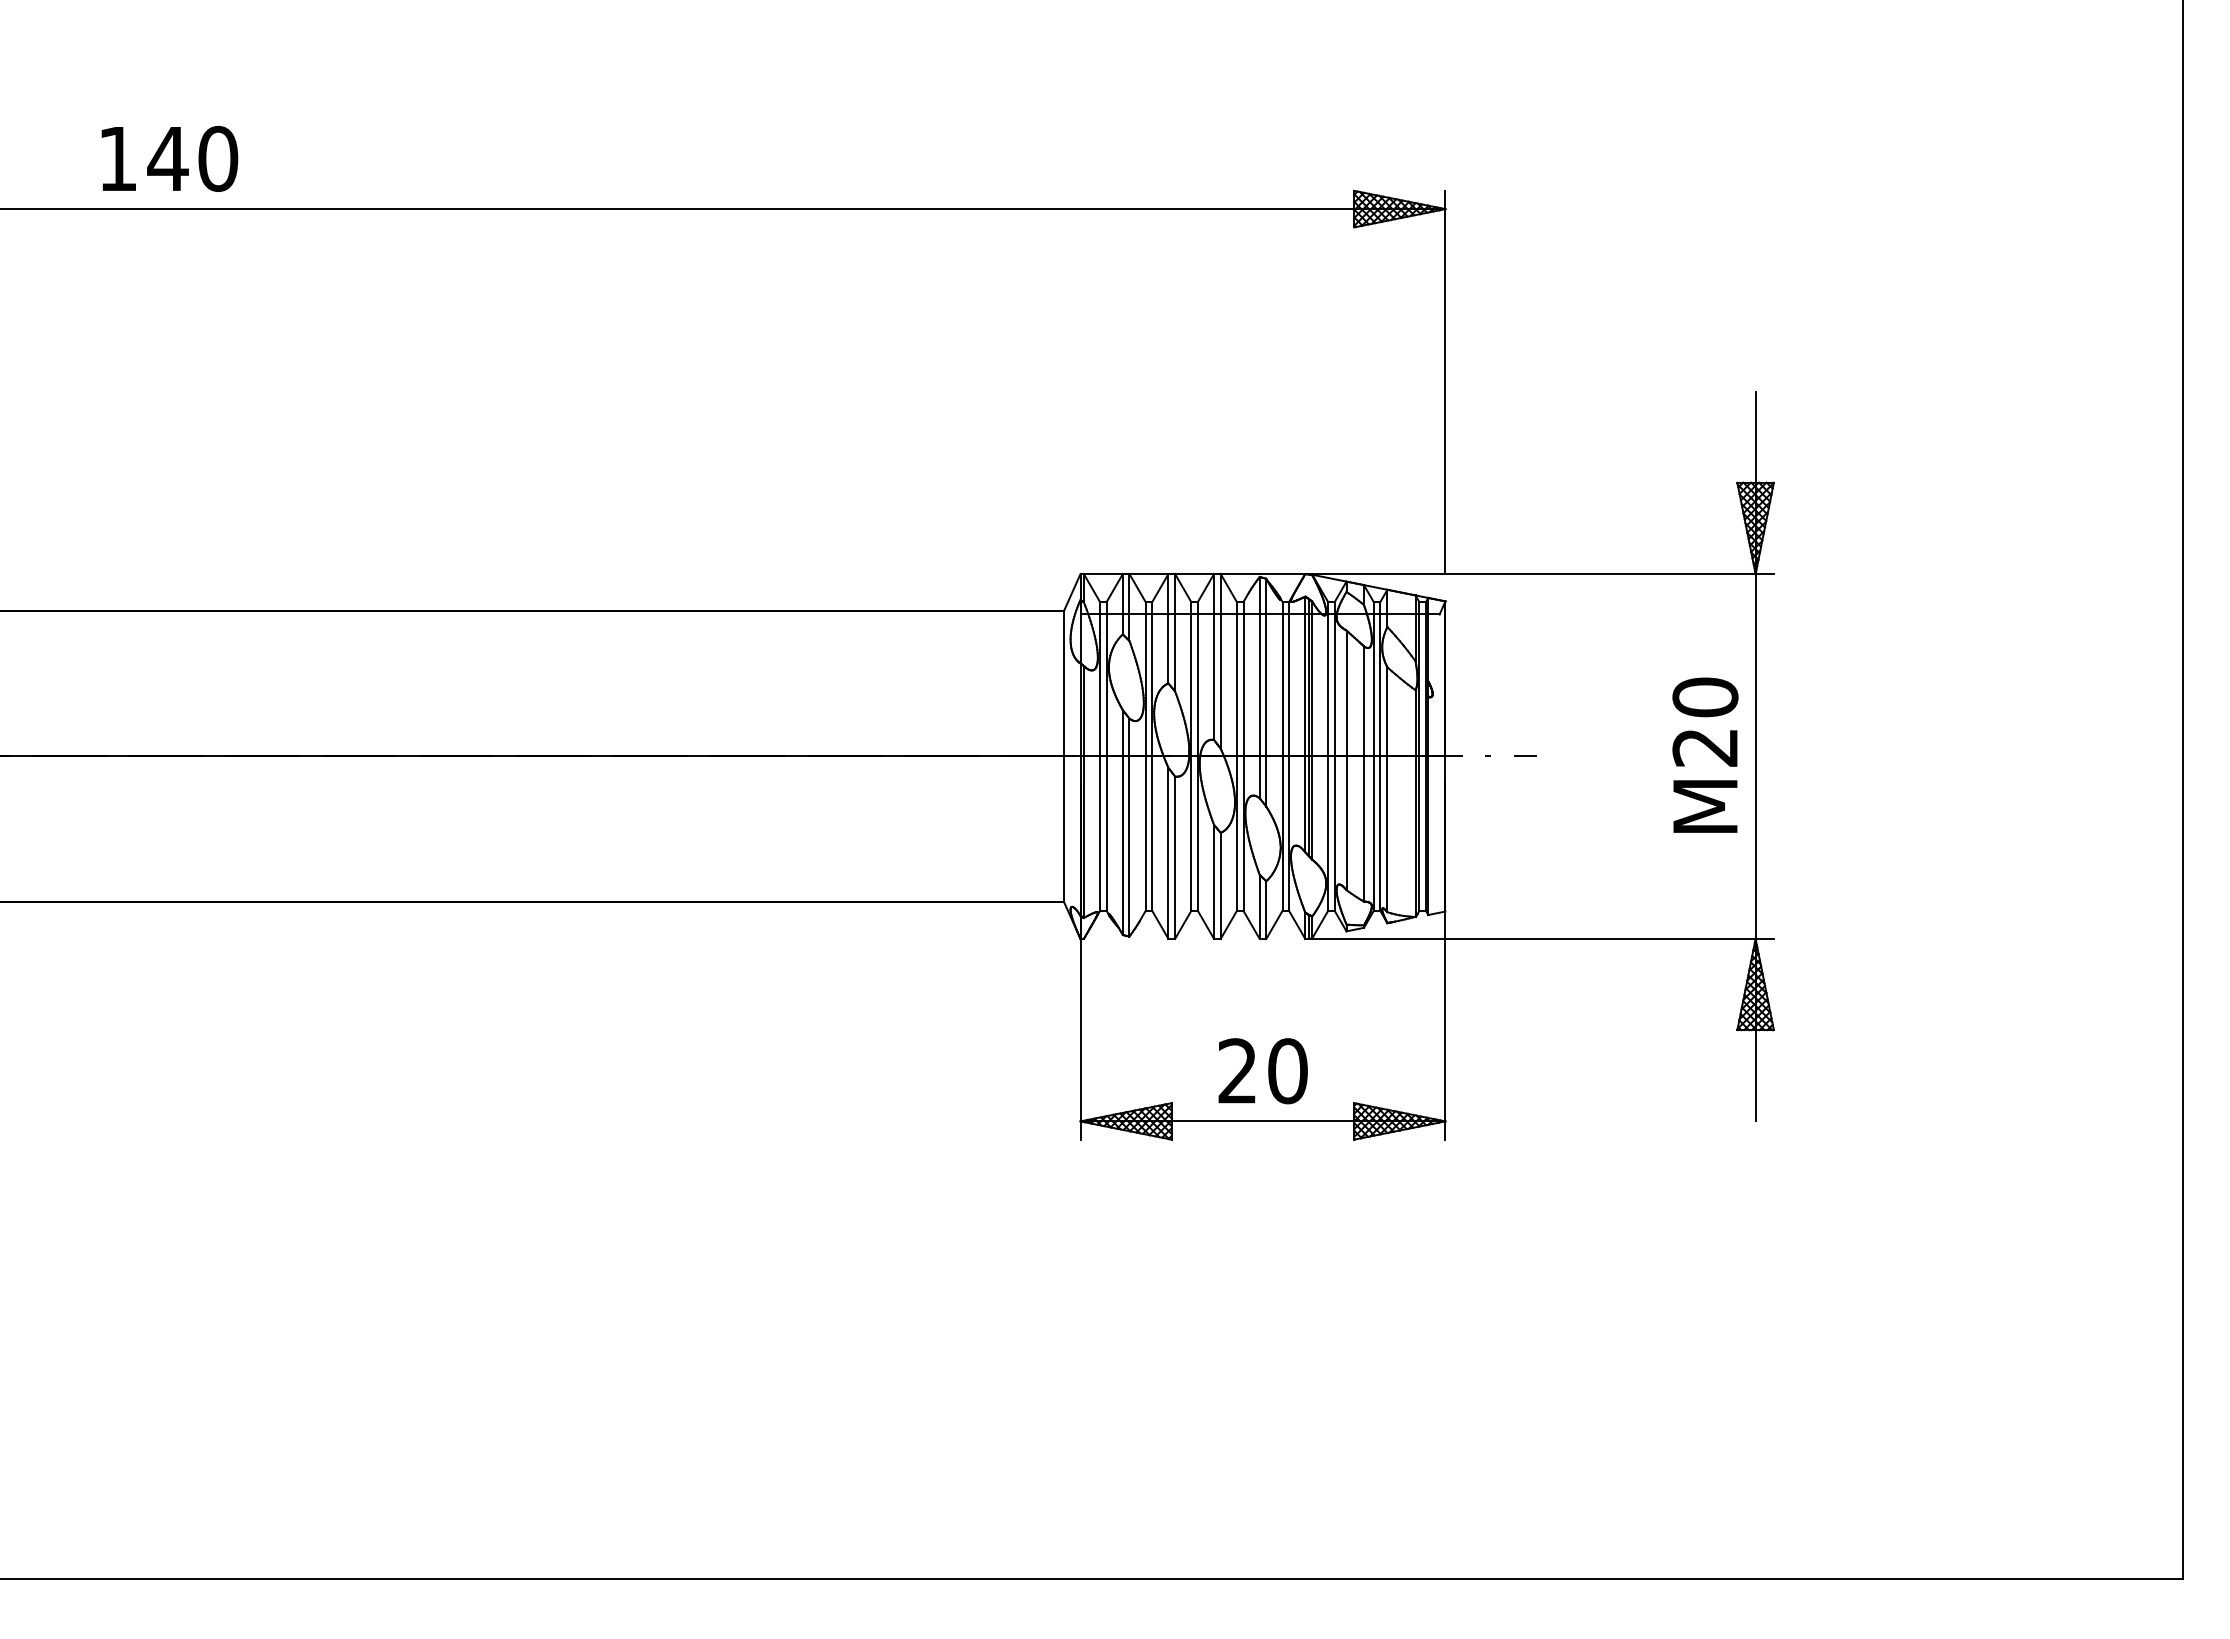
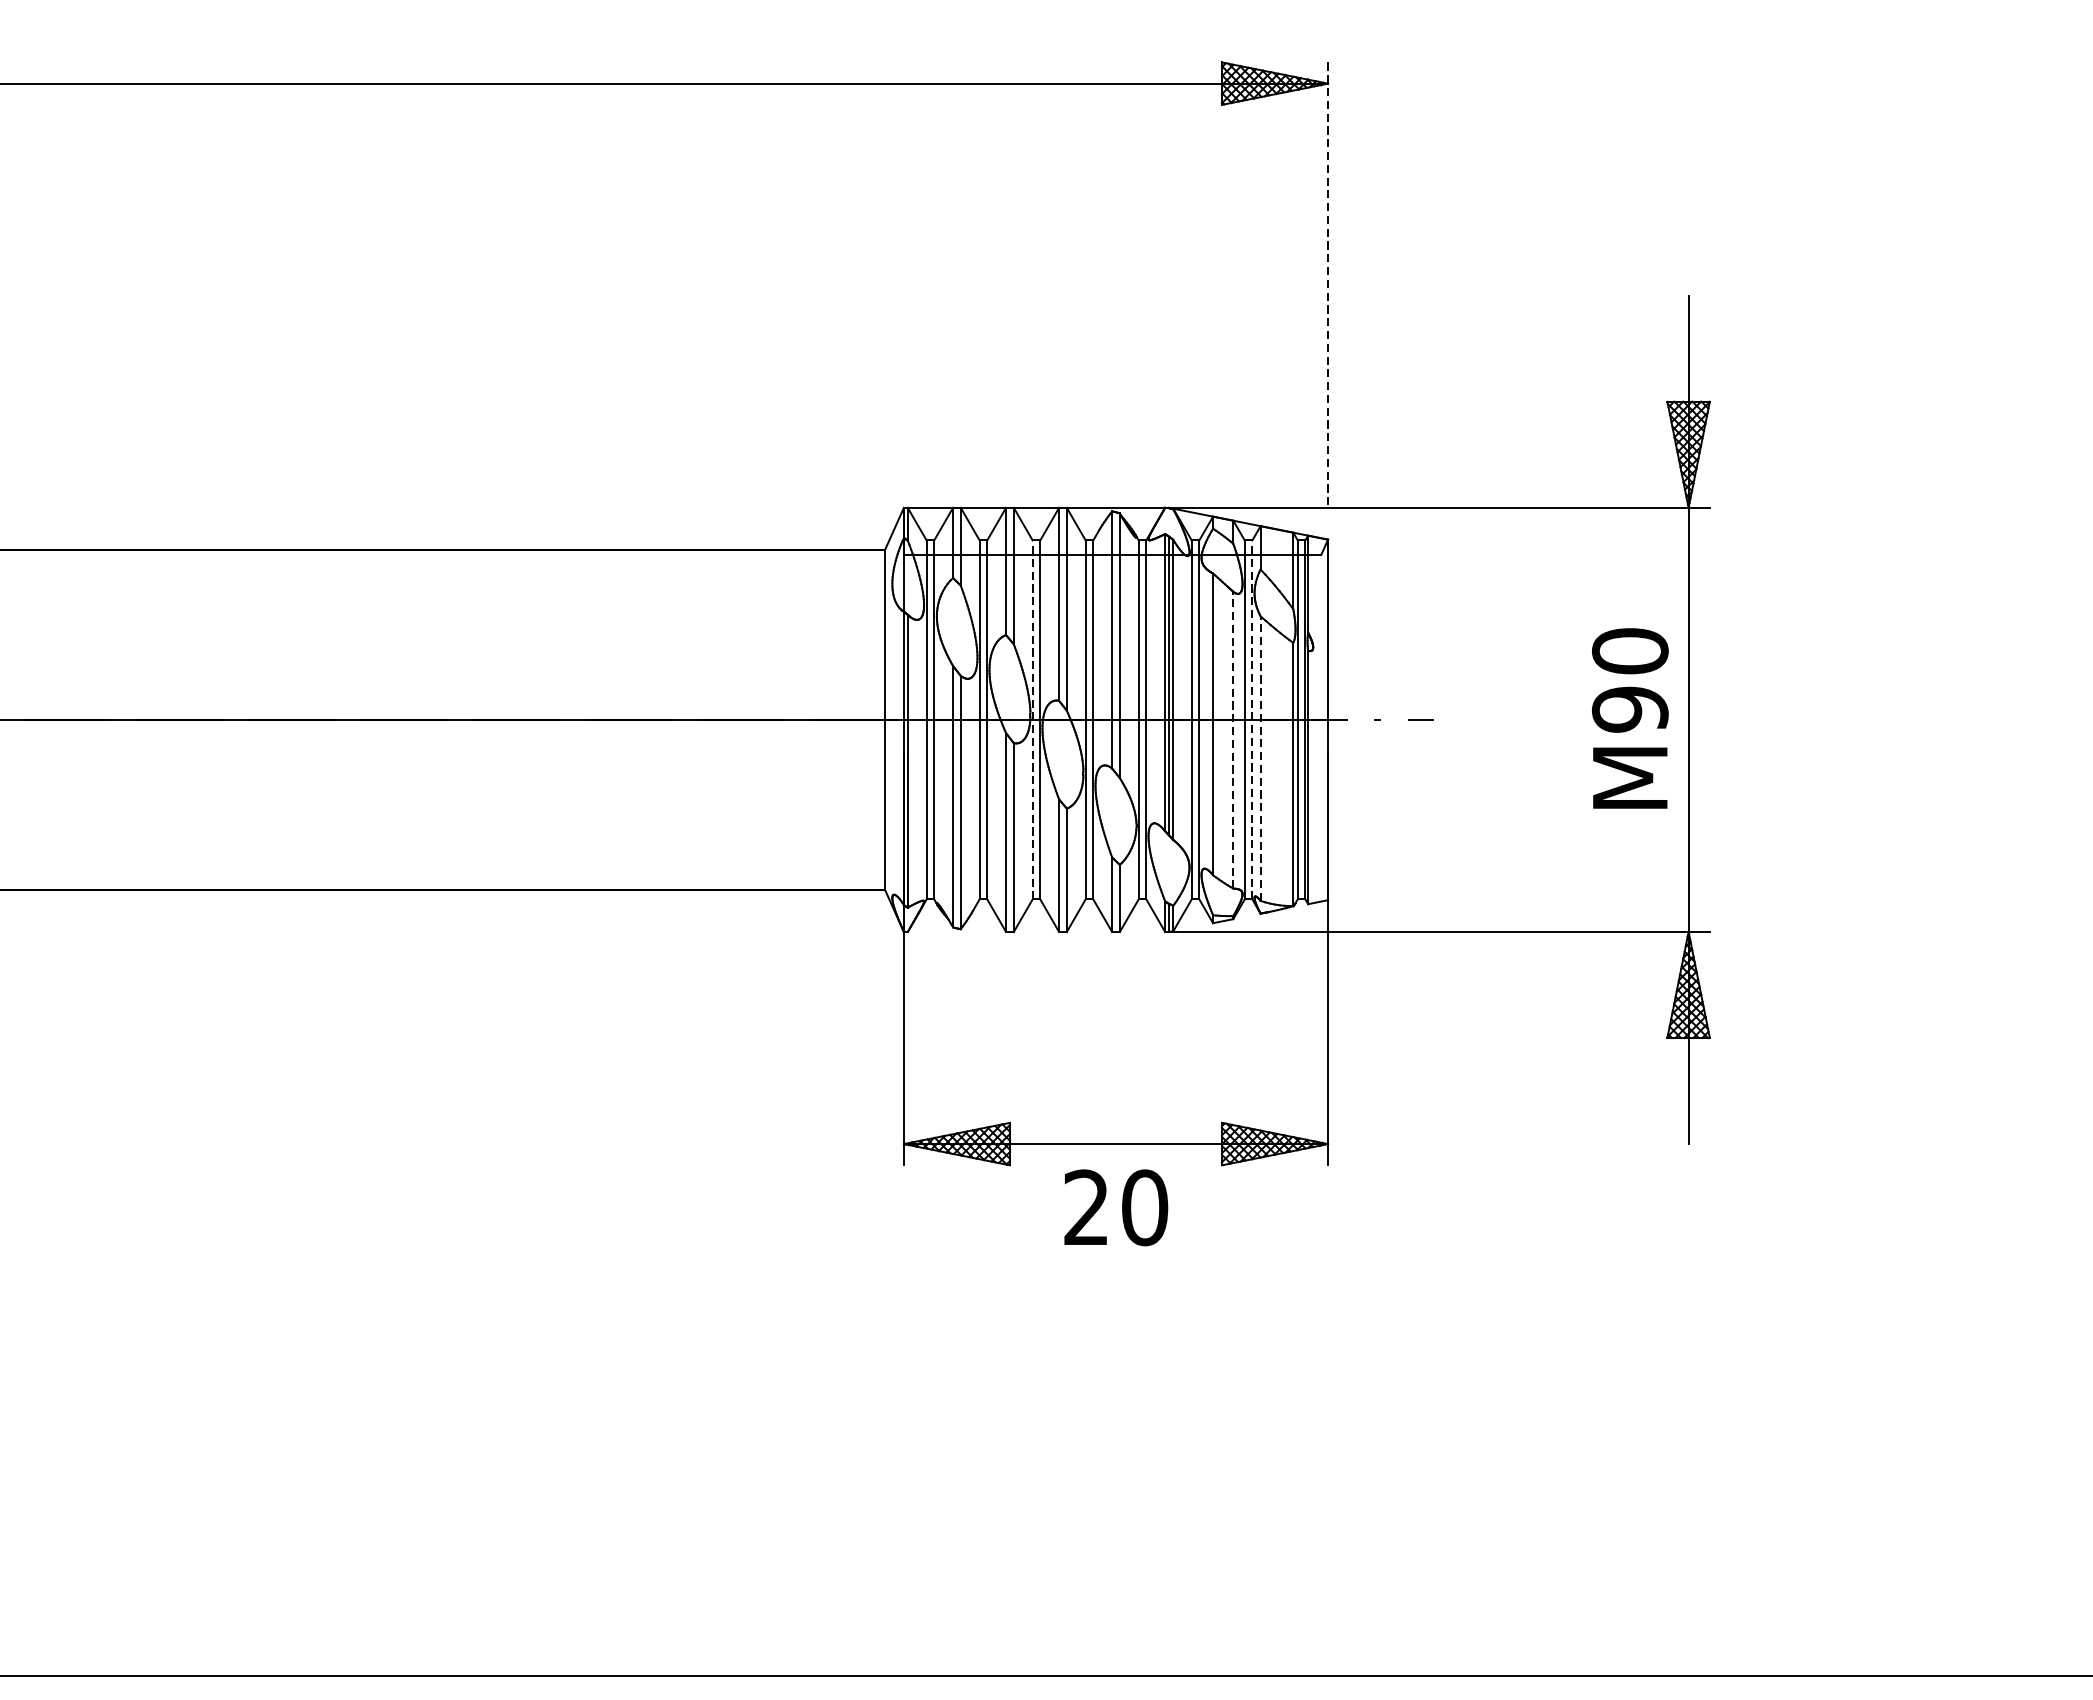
line: (1445, 382) -> (1328, 285), solid -> dashed
text: (1705, 747) -> (1630, 709), M20 -> M90
line: (1191, 755) -> (1032, 718), solid -> dashed
line: (1380, 755) -> (1252, 718), solid -> dashed
line: (1363, 773) -> (1232, 739), solid -> dashed
line: (1387, 789) -> (1260, 758), solid -> dashed
text: (1262, 1071) -> (1115, 1208), moved

